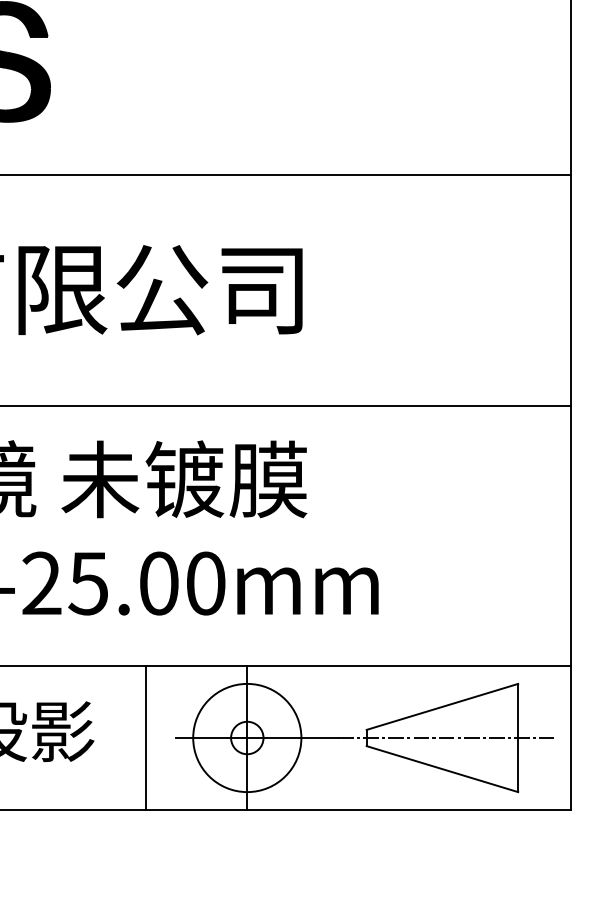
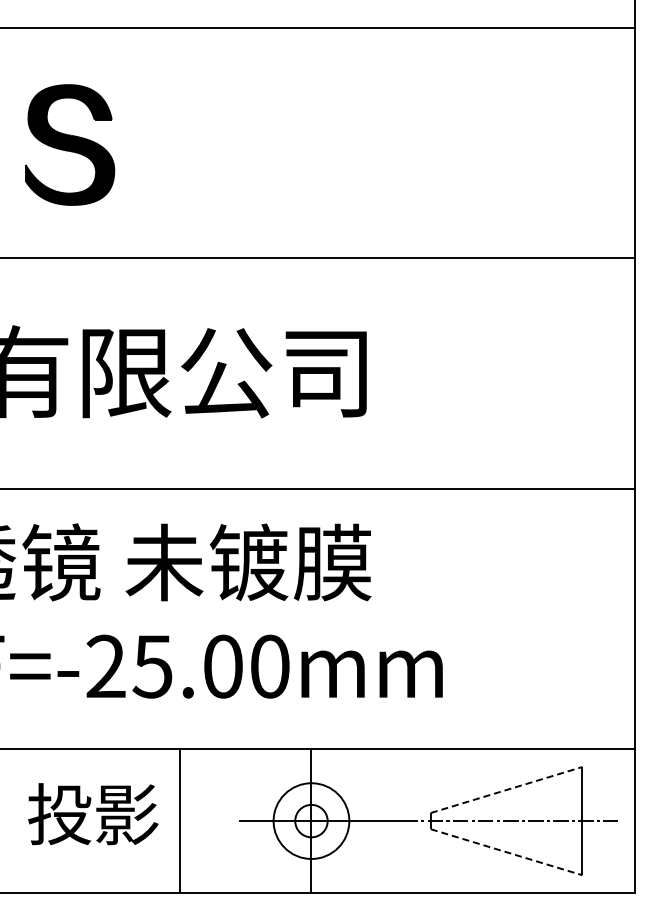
line: (443, 706) -> (507, 789), solid -> dashed
line: (146, 737) -> (180, 820), moved
circle: (247, 738) -> (311, 821), size x0.7
line: (443, 769) -> (507, 852), solid -> dashed

